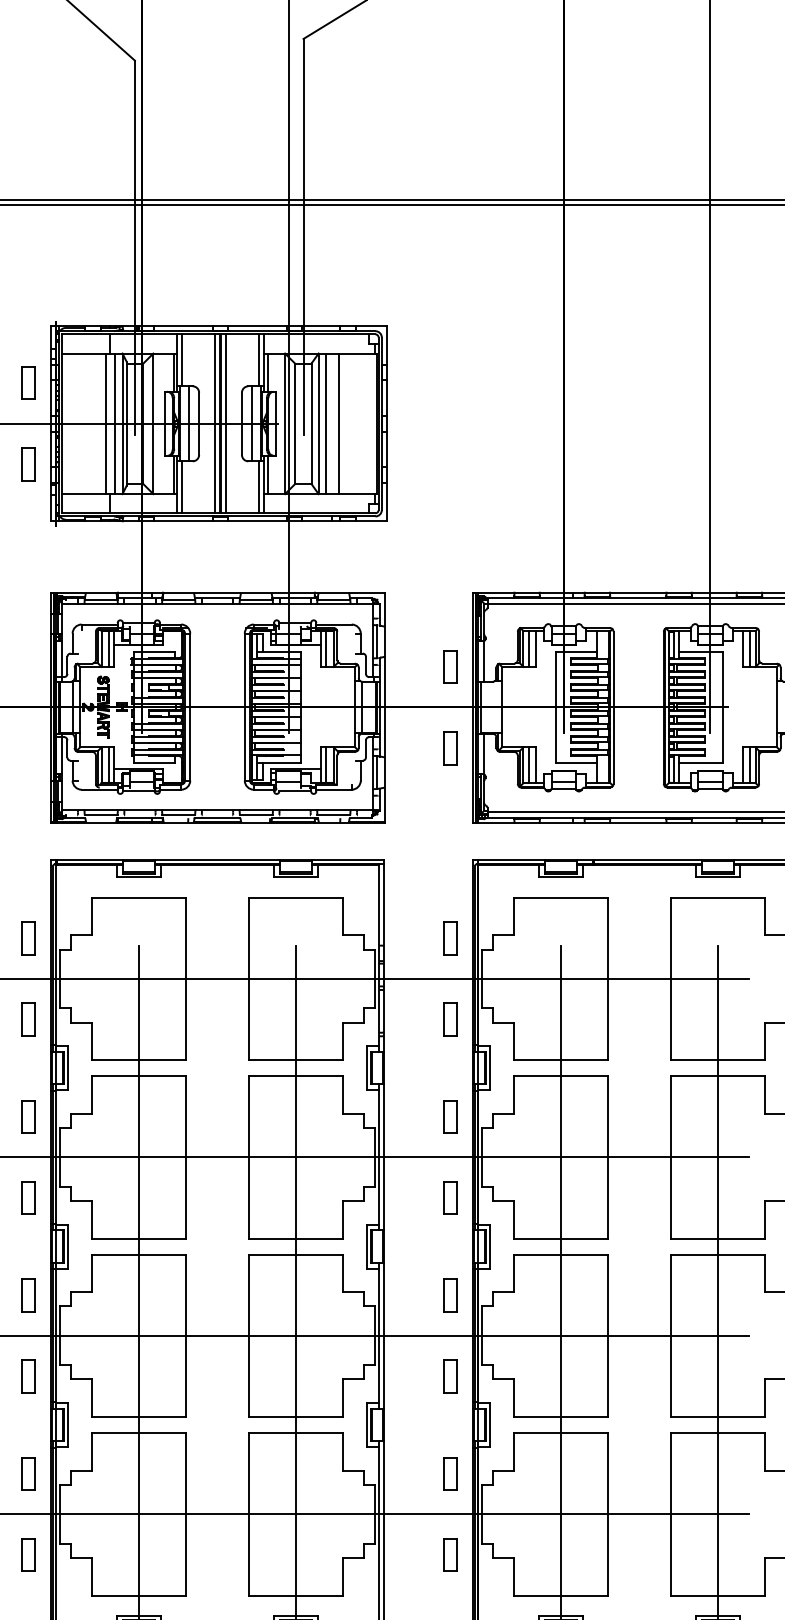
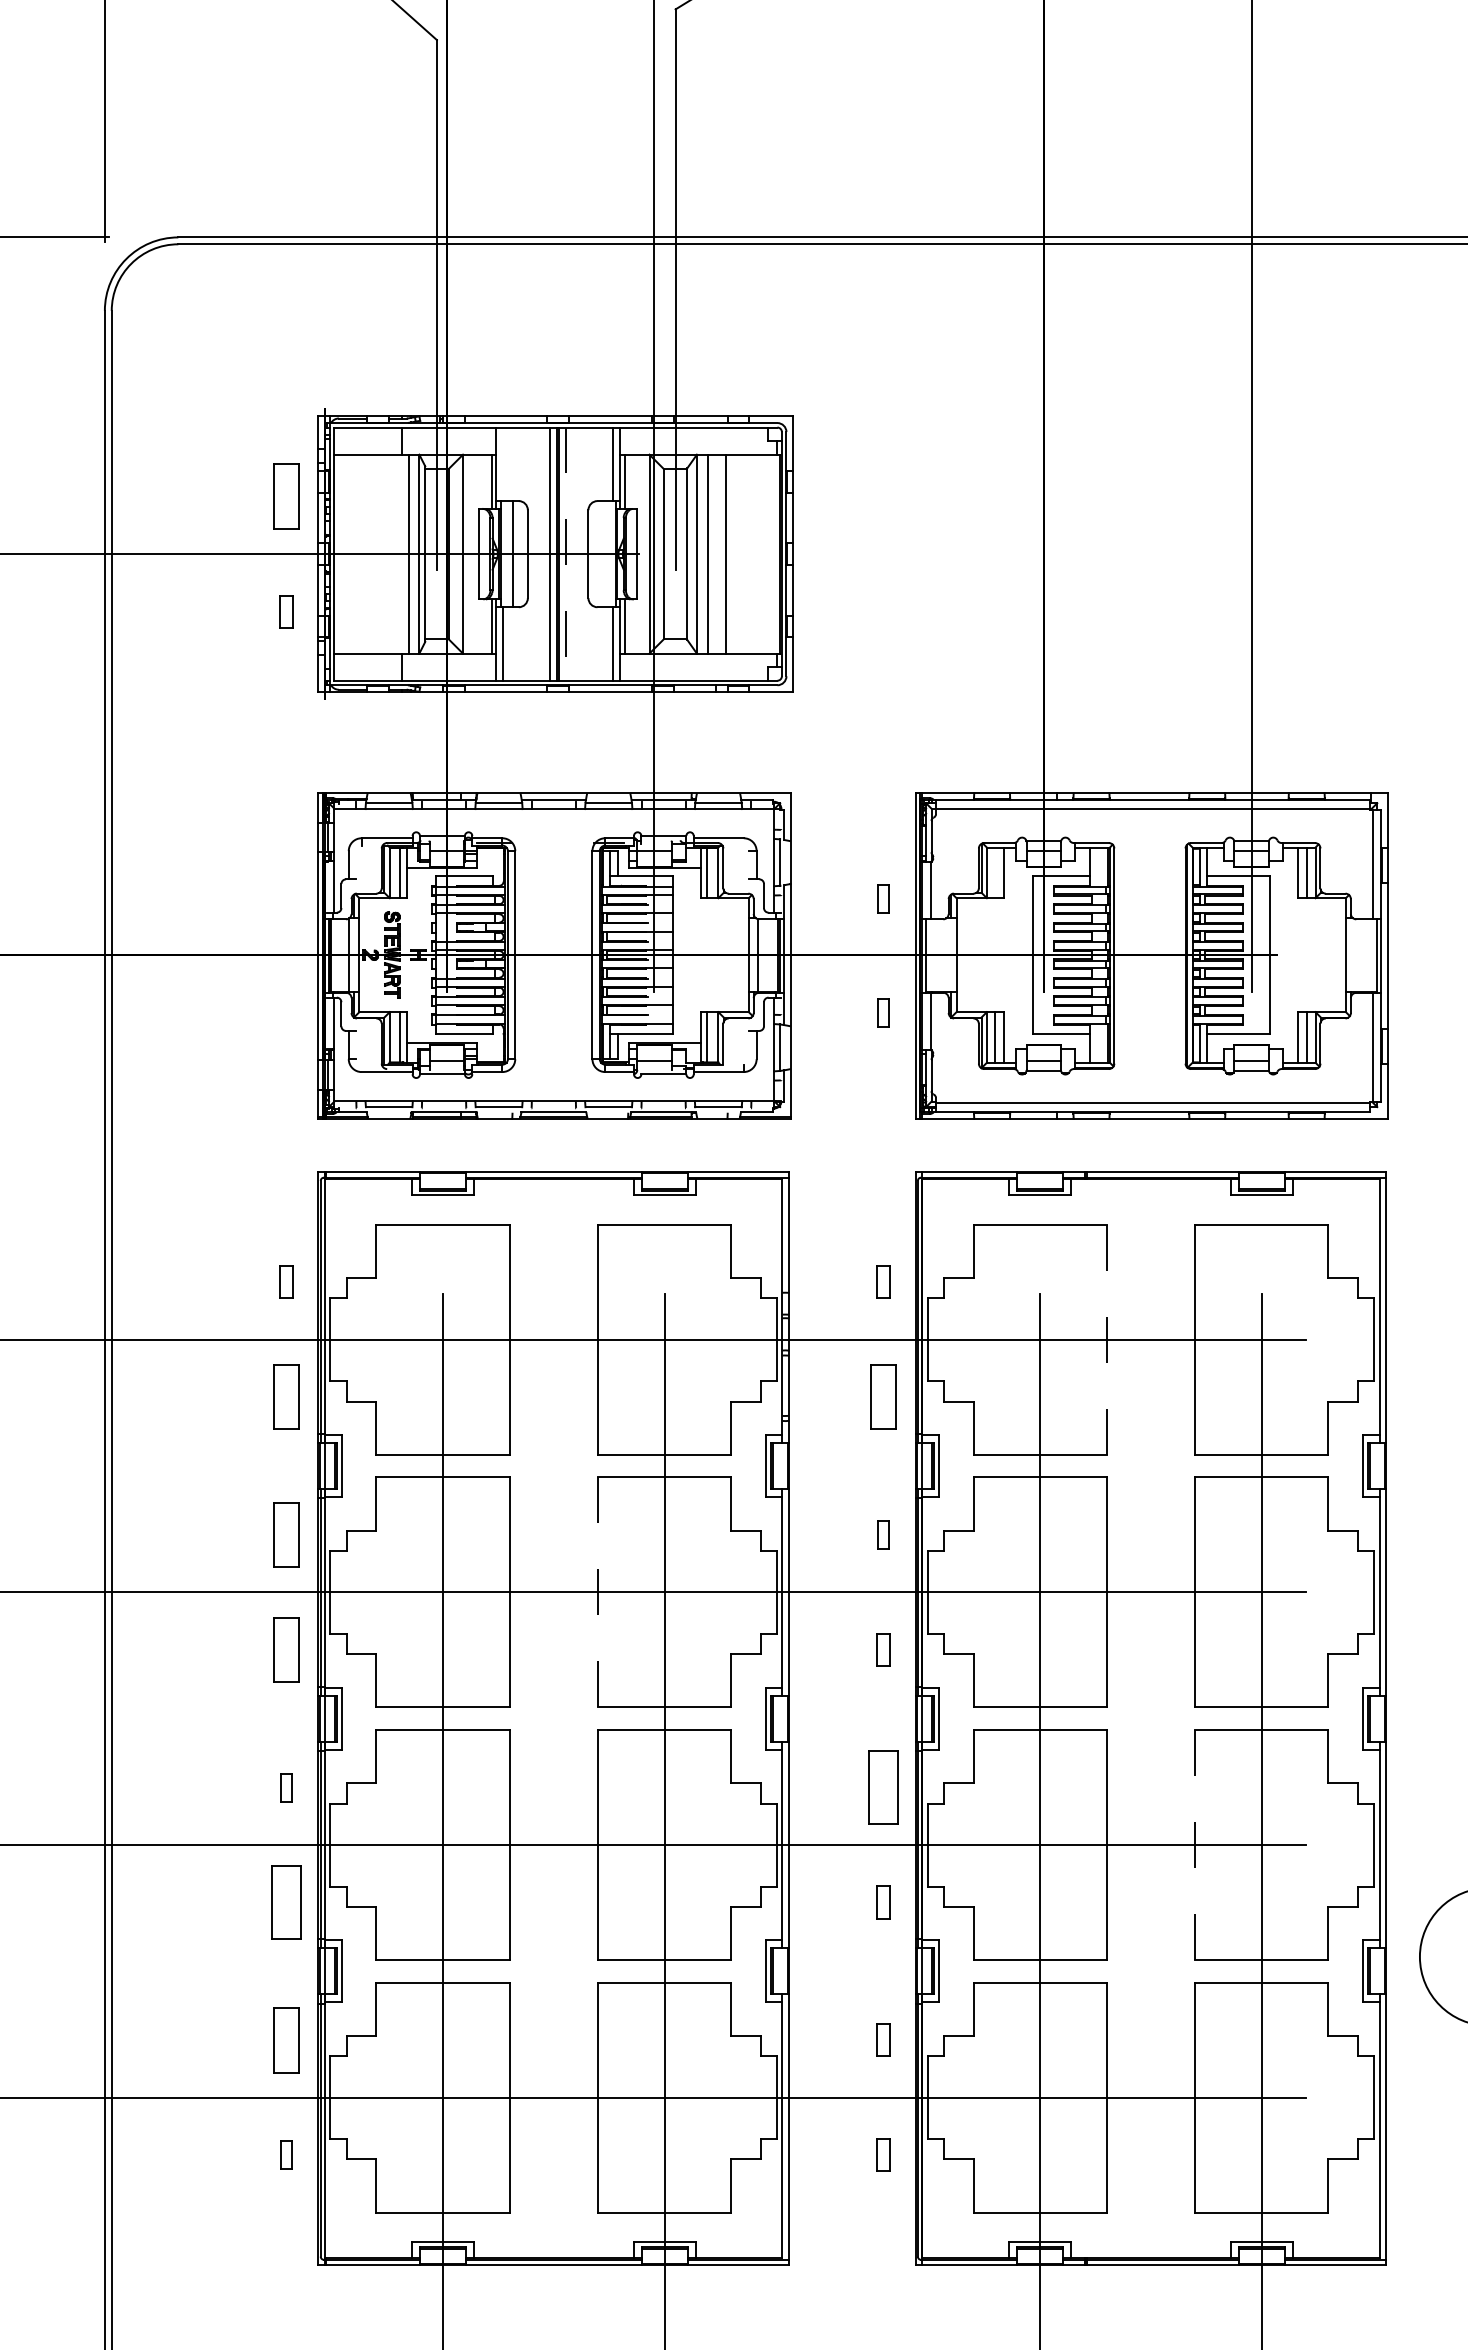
line: (181, 360) -> (503, 464), removed
part: (27, 383) -> (285, 496), size x1.4
line: (105, 423) -> (395, 553), removed
line: (226, 424) -> (566, 554), solid -> dashed
line: (251, 424) -> (602, 554), removed
part: (27, 464) -> (285, 611), size x0.7
line: (529, 648) -> (995, 872), removed
part: (450, 667) -> (883, 898), size x0.6
part: (450, 747) -> (883, 1012), size x0.6
part: (27, 937) -> (285, 1281), size x0.7
part: (450, 937) -> (883, 1281), size x0.7
line: (607, 978) -> (1106, 1339), solid -> dashed
part: (27, 1018) -> (285, 1396), size x1.4
part: (450, 1018) -> (883, 1396), size x1.4
part: (27, 1116) -> (285, 1534), size x1.4
part: (450, 1116) -> (883, 1534), size x0.6
line: (249, 1157) -> (598, 1592), solid -> dashed
part: (27, 1197) -> (285, 1649), size x1.4
part: (450, 1197) -> (883, 1649), size x0.7
part: (27, 1295) -> (285, 1787), size x0.6
part: (450, 1295) -> (883, 1787), size x1.6
line: (670, 1336) -> (1195, 1845), solid -> dashed
part: (27, 1376) -> (285, 1902), size x1.6
part: (450, 1376) -> (883, 1902), size x0.7
part: (27, 1473) -> (285, 2039), size x1.4
part: (450, 1473) -> (883, 2039), size x0.7
part: (27, 1554) -> (285, 2154), size x0.6
part: (450, 1554) -> (883, 2154), size x0.7

